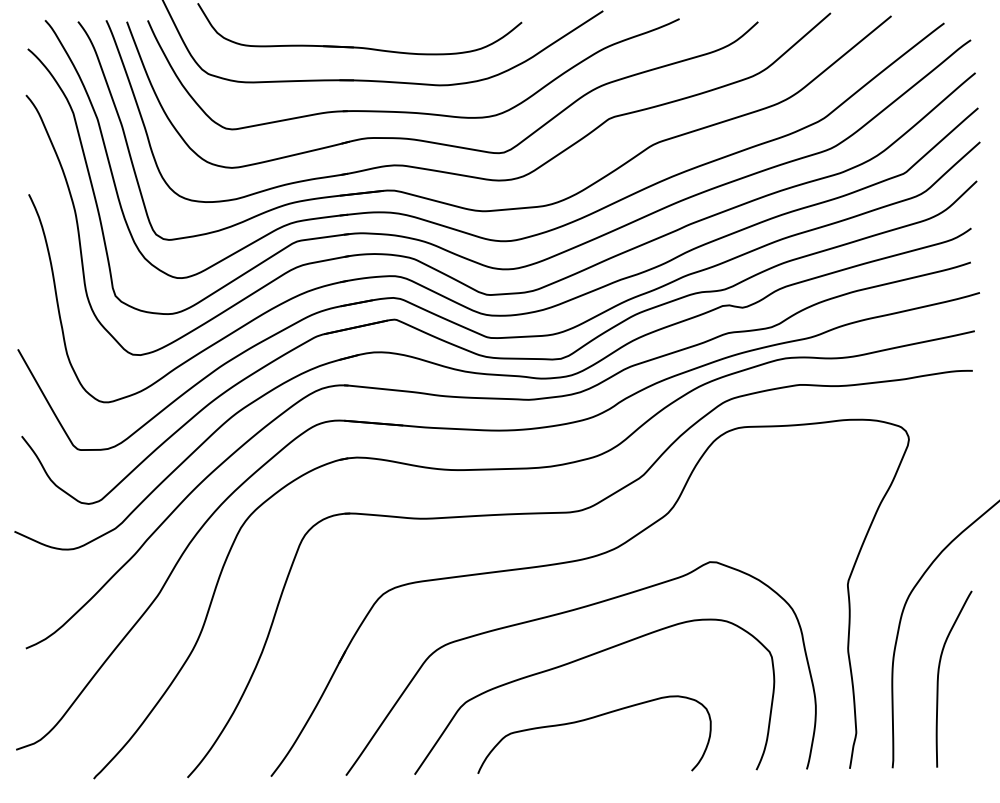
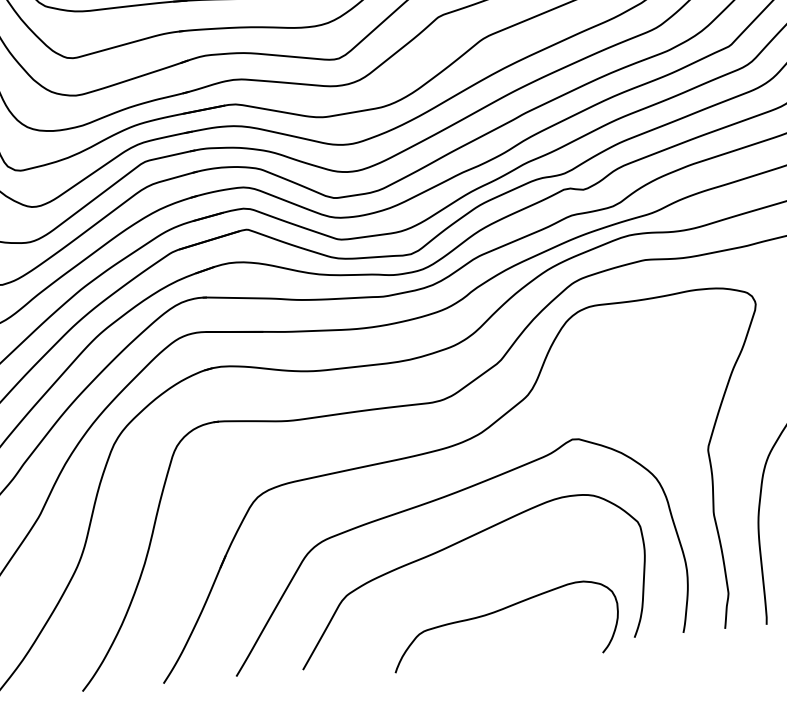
curve: (590, 719) -> (500, 611), moved

